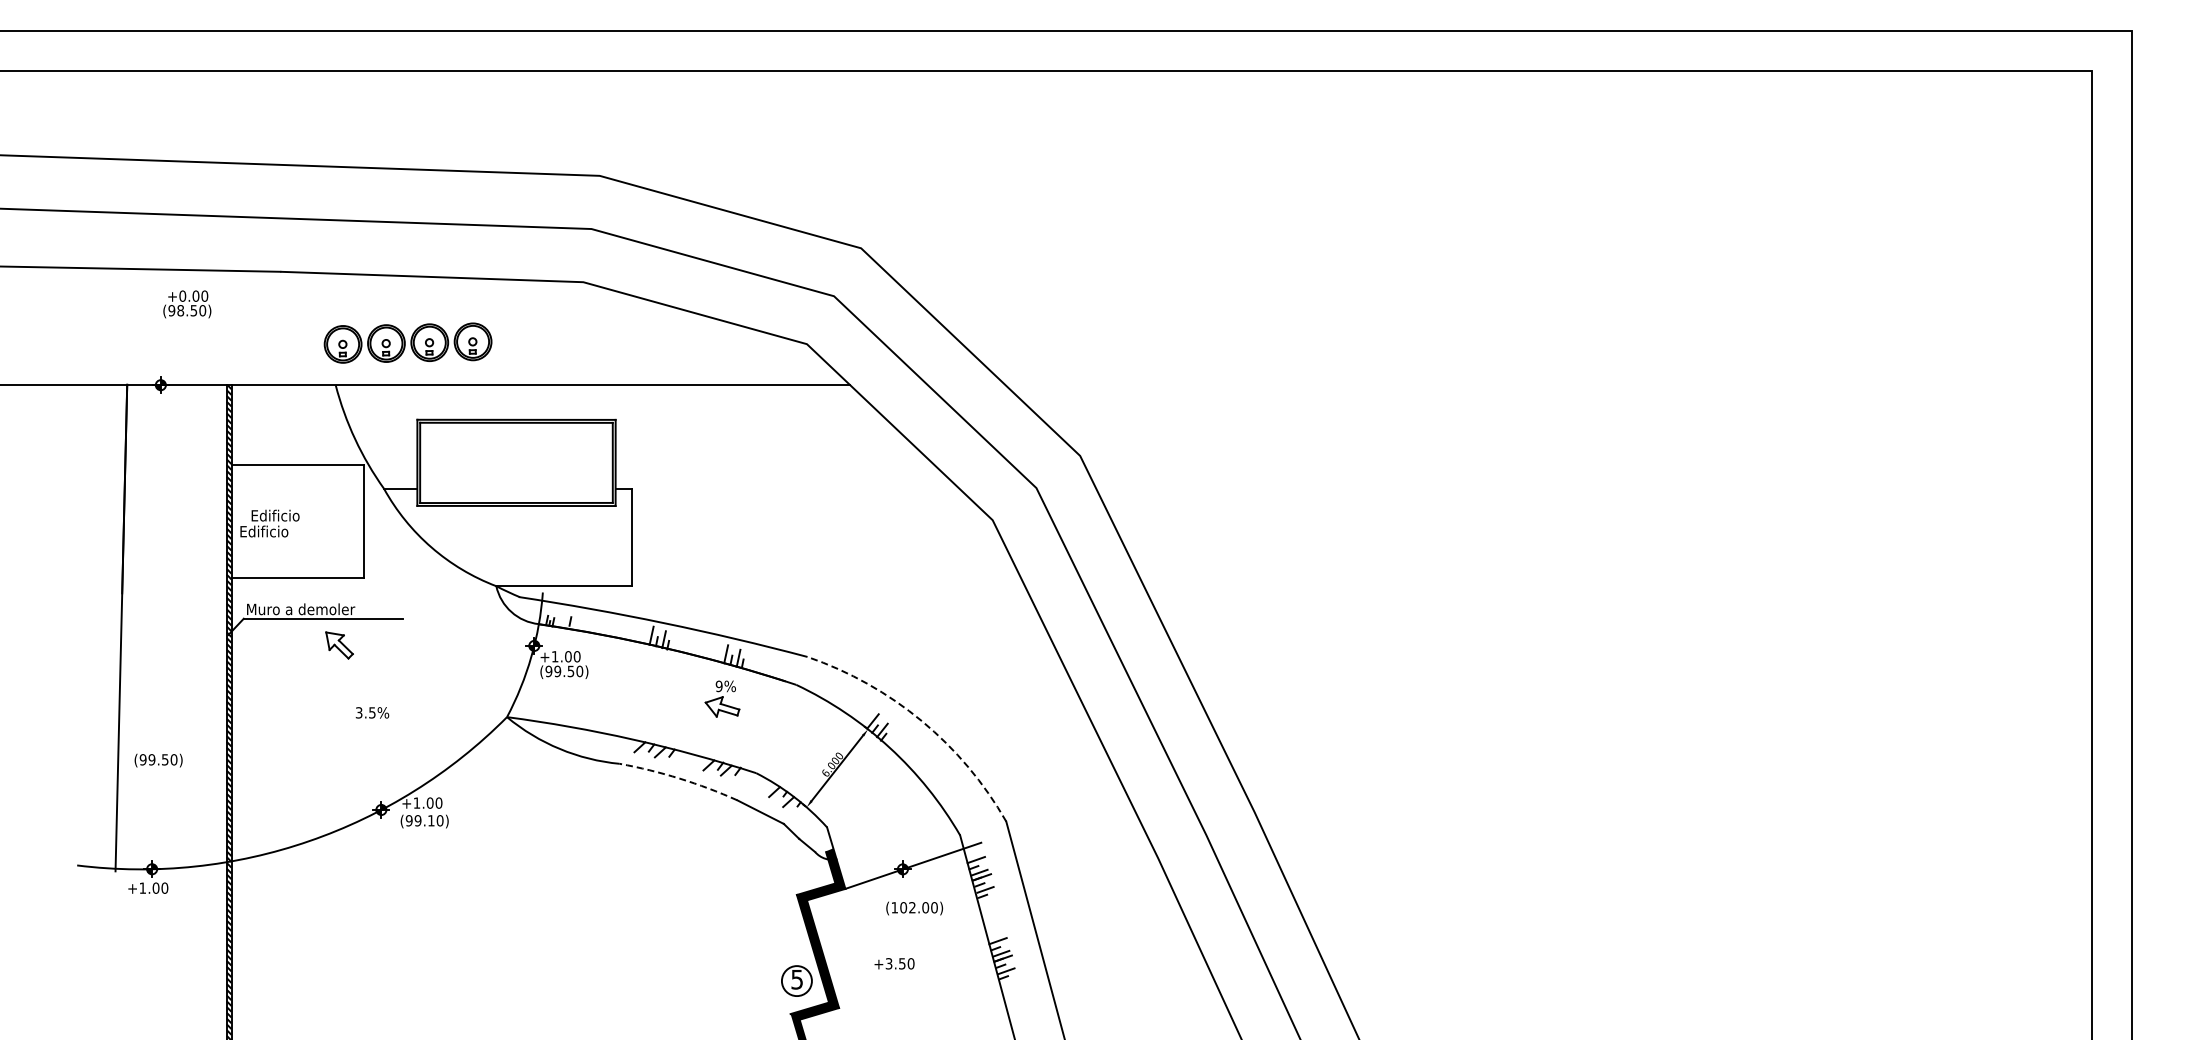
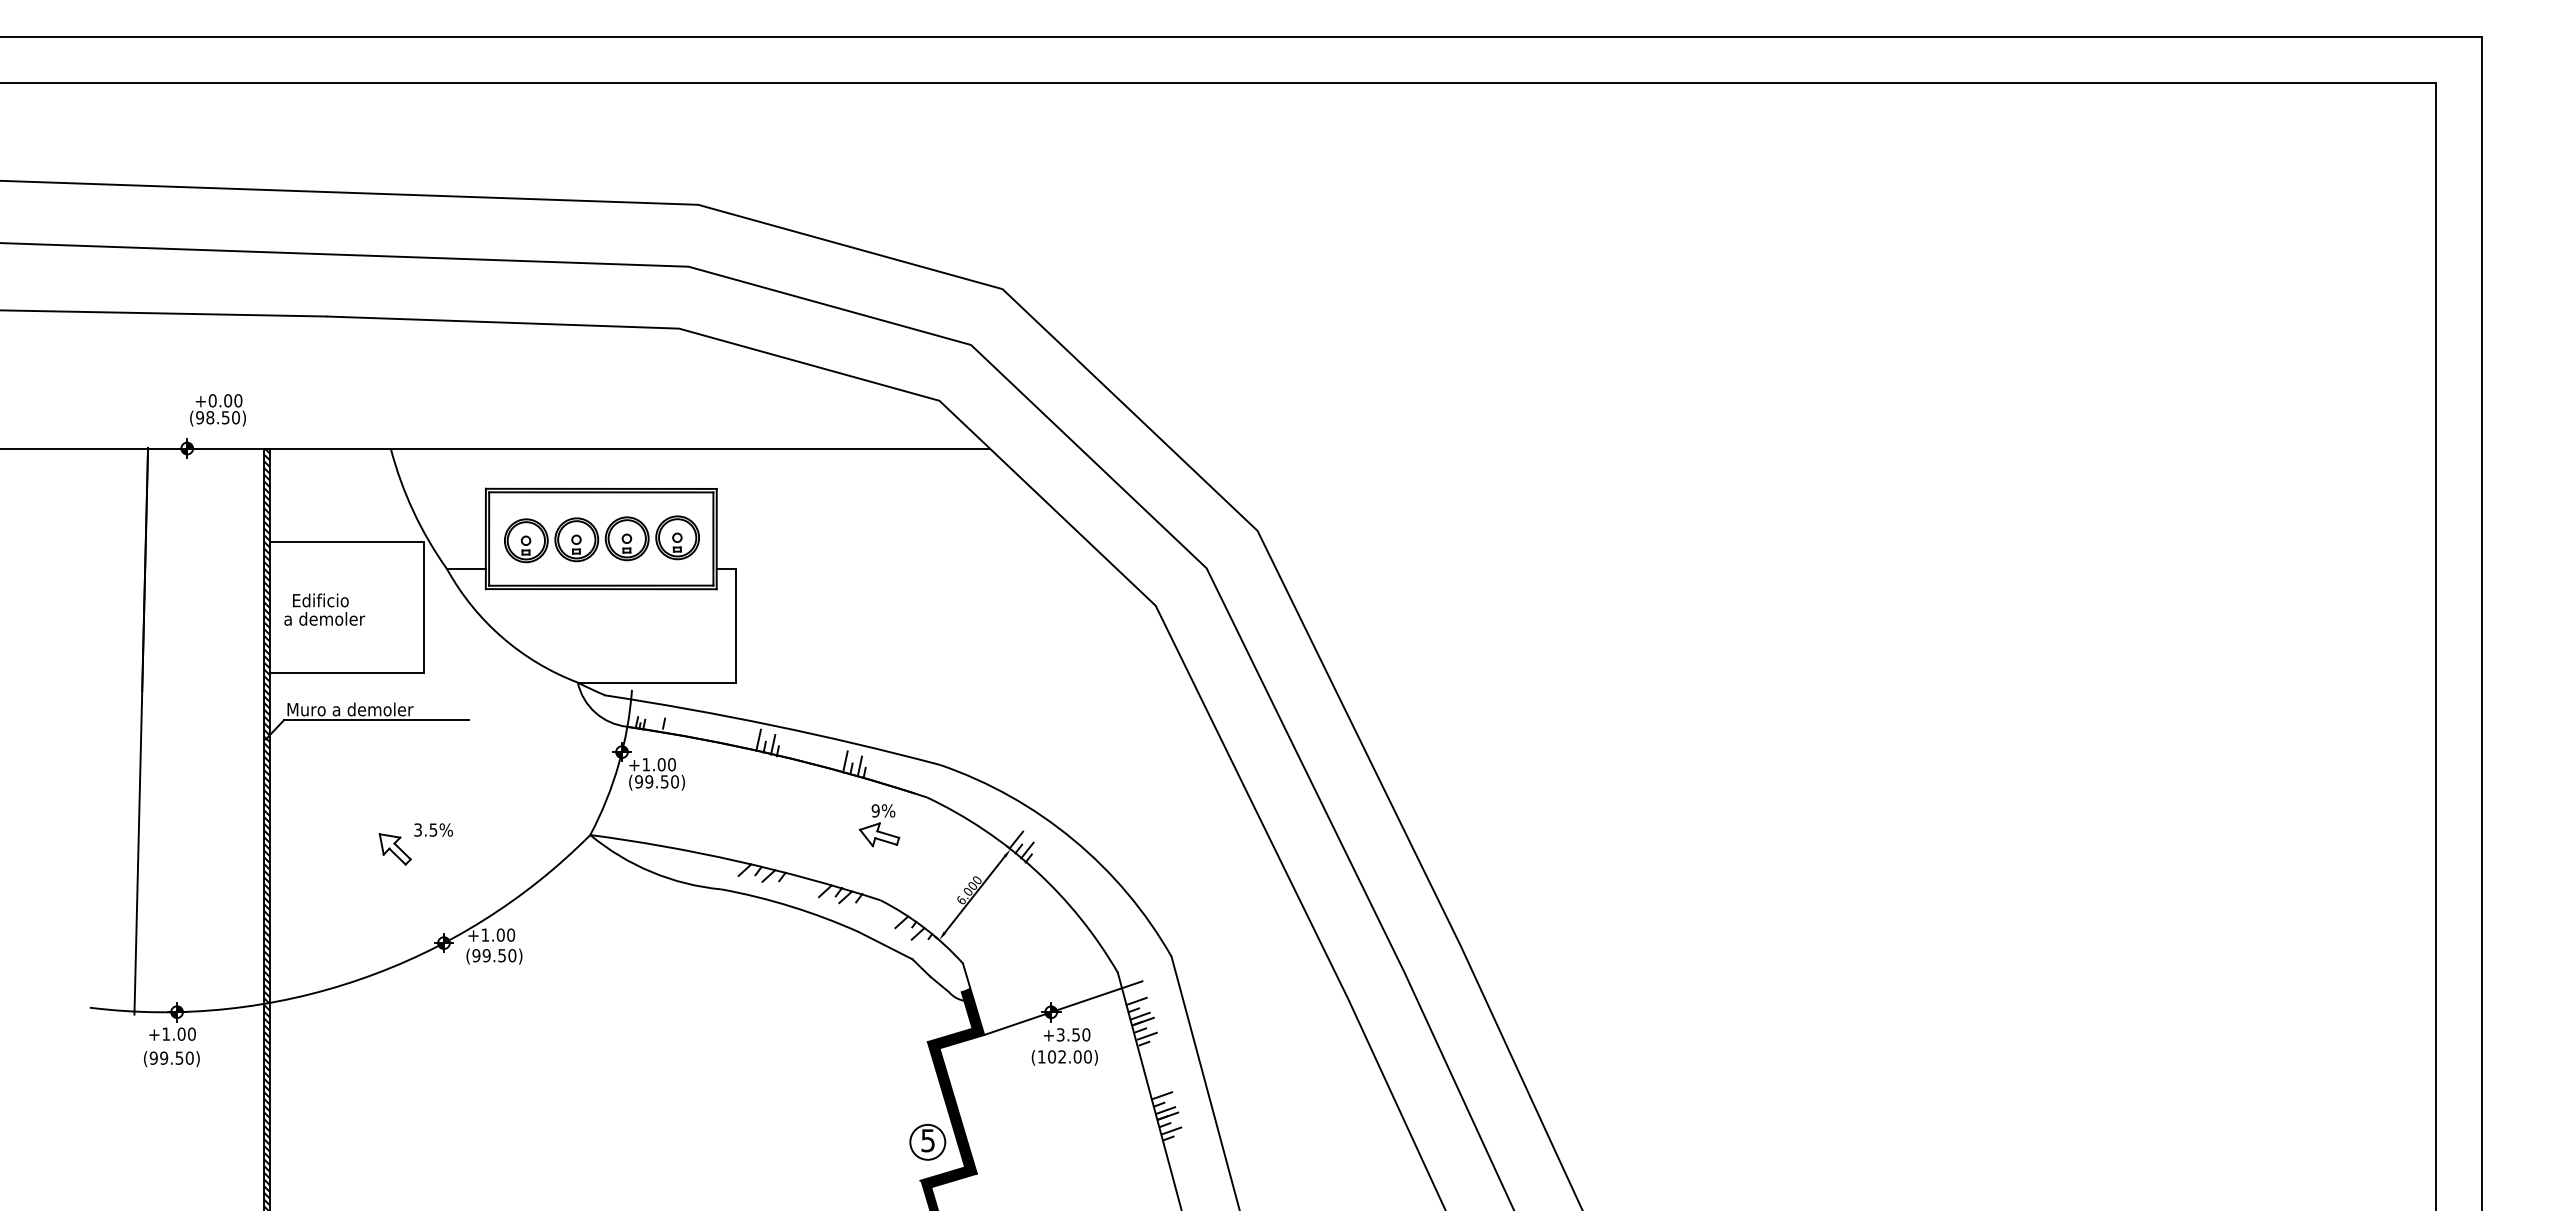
text: (187, 304) -> (218, 410), moved
part: (407, 342) -> (601, 538), moved
text: (276, 531) -> (321, 618), Edificio -> a demoler
part: (339, 645) -> (395, 849), moved
part: (722, 698) -> (879, 824), moved
arc: (921, 721) -> (1072, 840), dashed -> solid
text: (158, 760) -> (171, 1058), moved
arc: (679, 778) -> (791, 906), dashed -> solid
text: (431, 820) -> (502, 955), (99.10) -> (99.50)
text: (894, 963) -> (1067, 1034), moved

